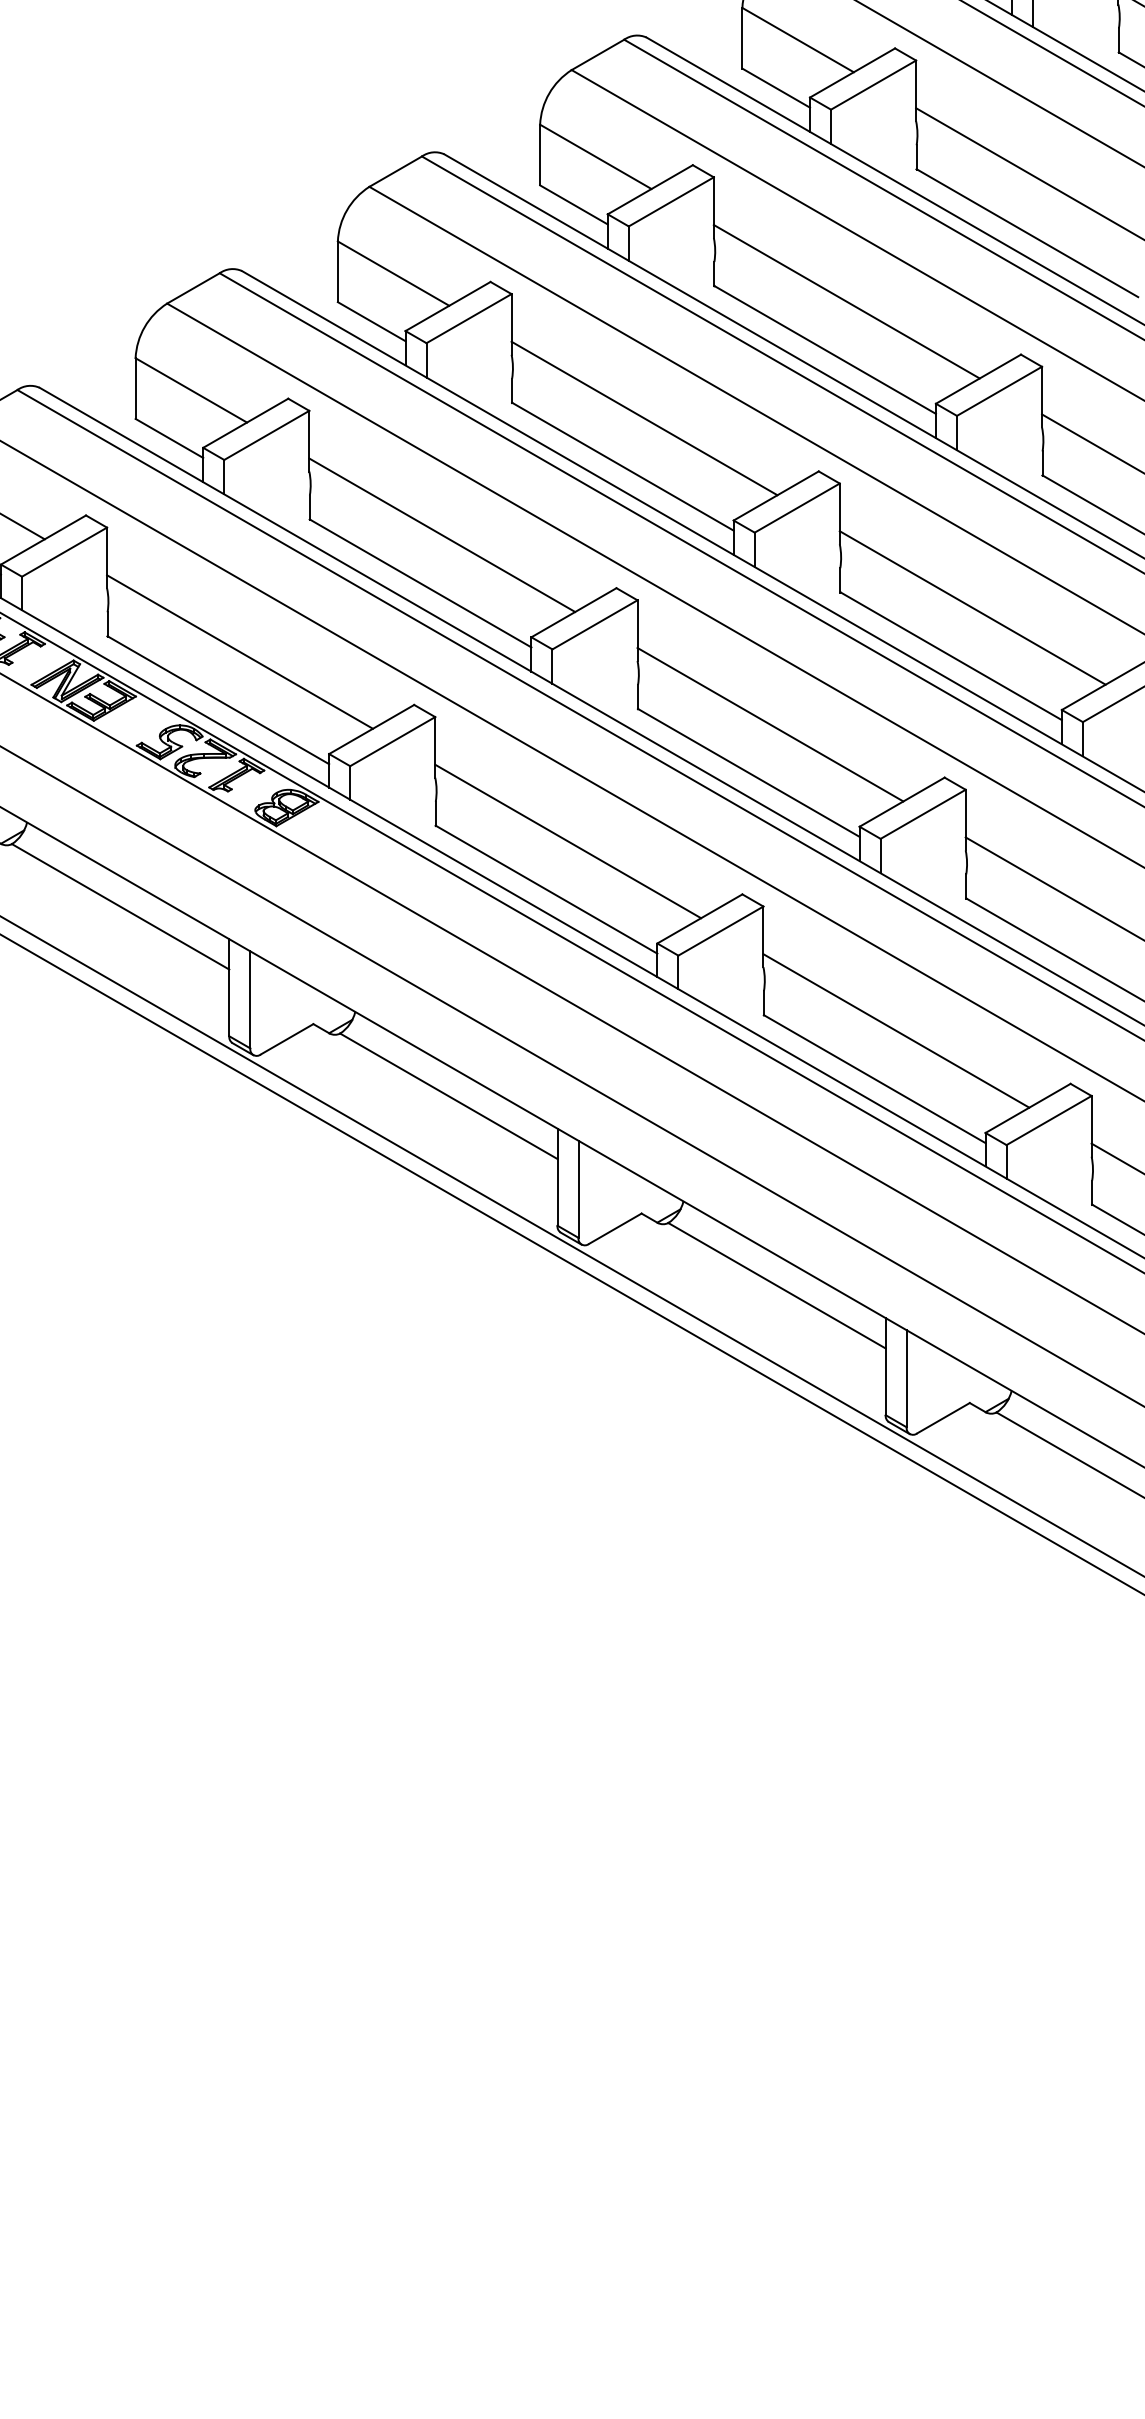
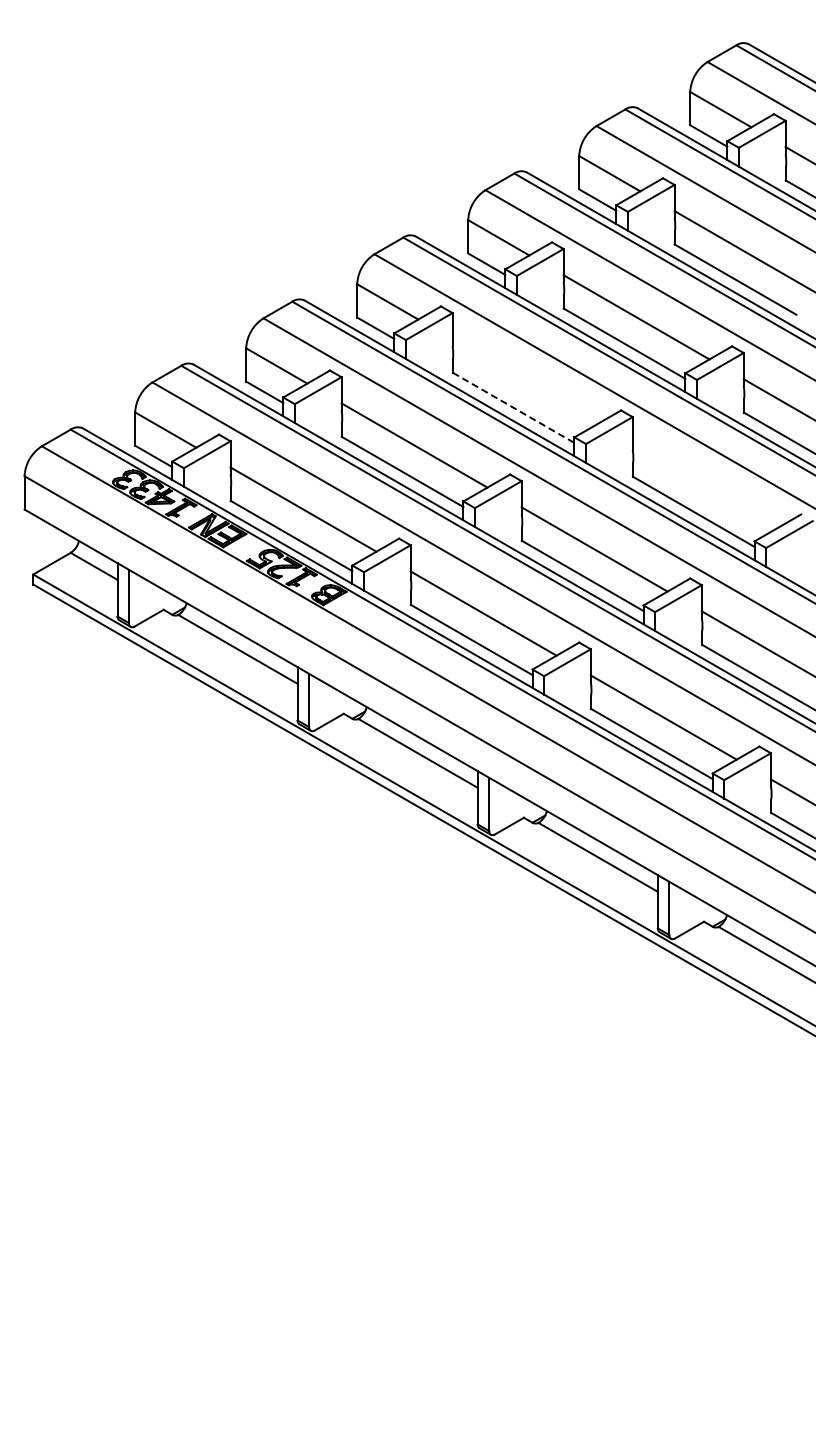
line: (644, 418) -> (525, 381), removed
line: (624, 467) -> (514, 408), solid -> dashed
line: (972, 608) -> (705, 485), removed

